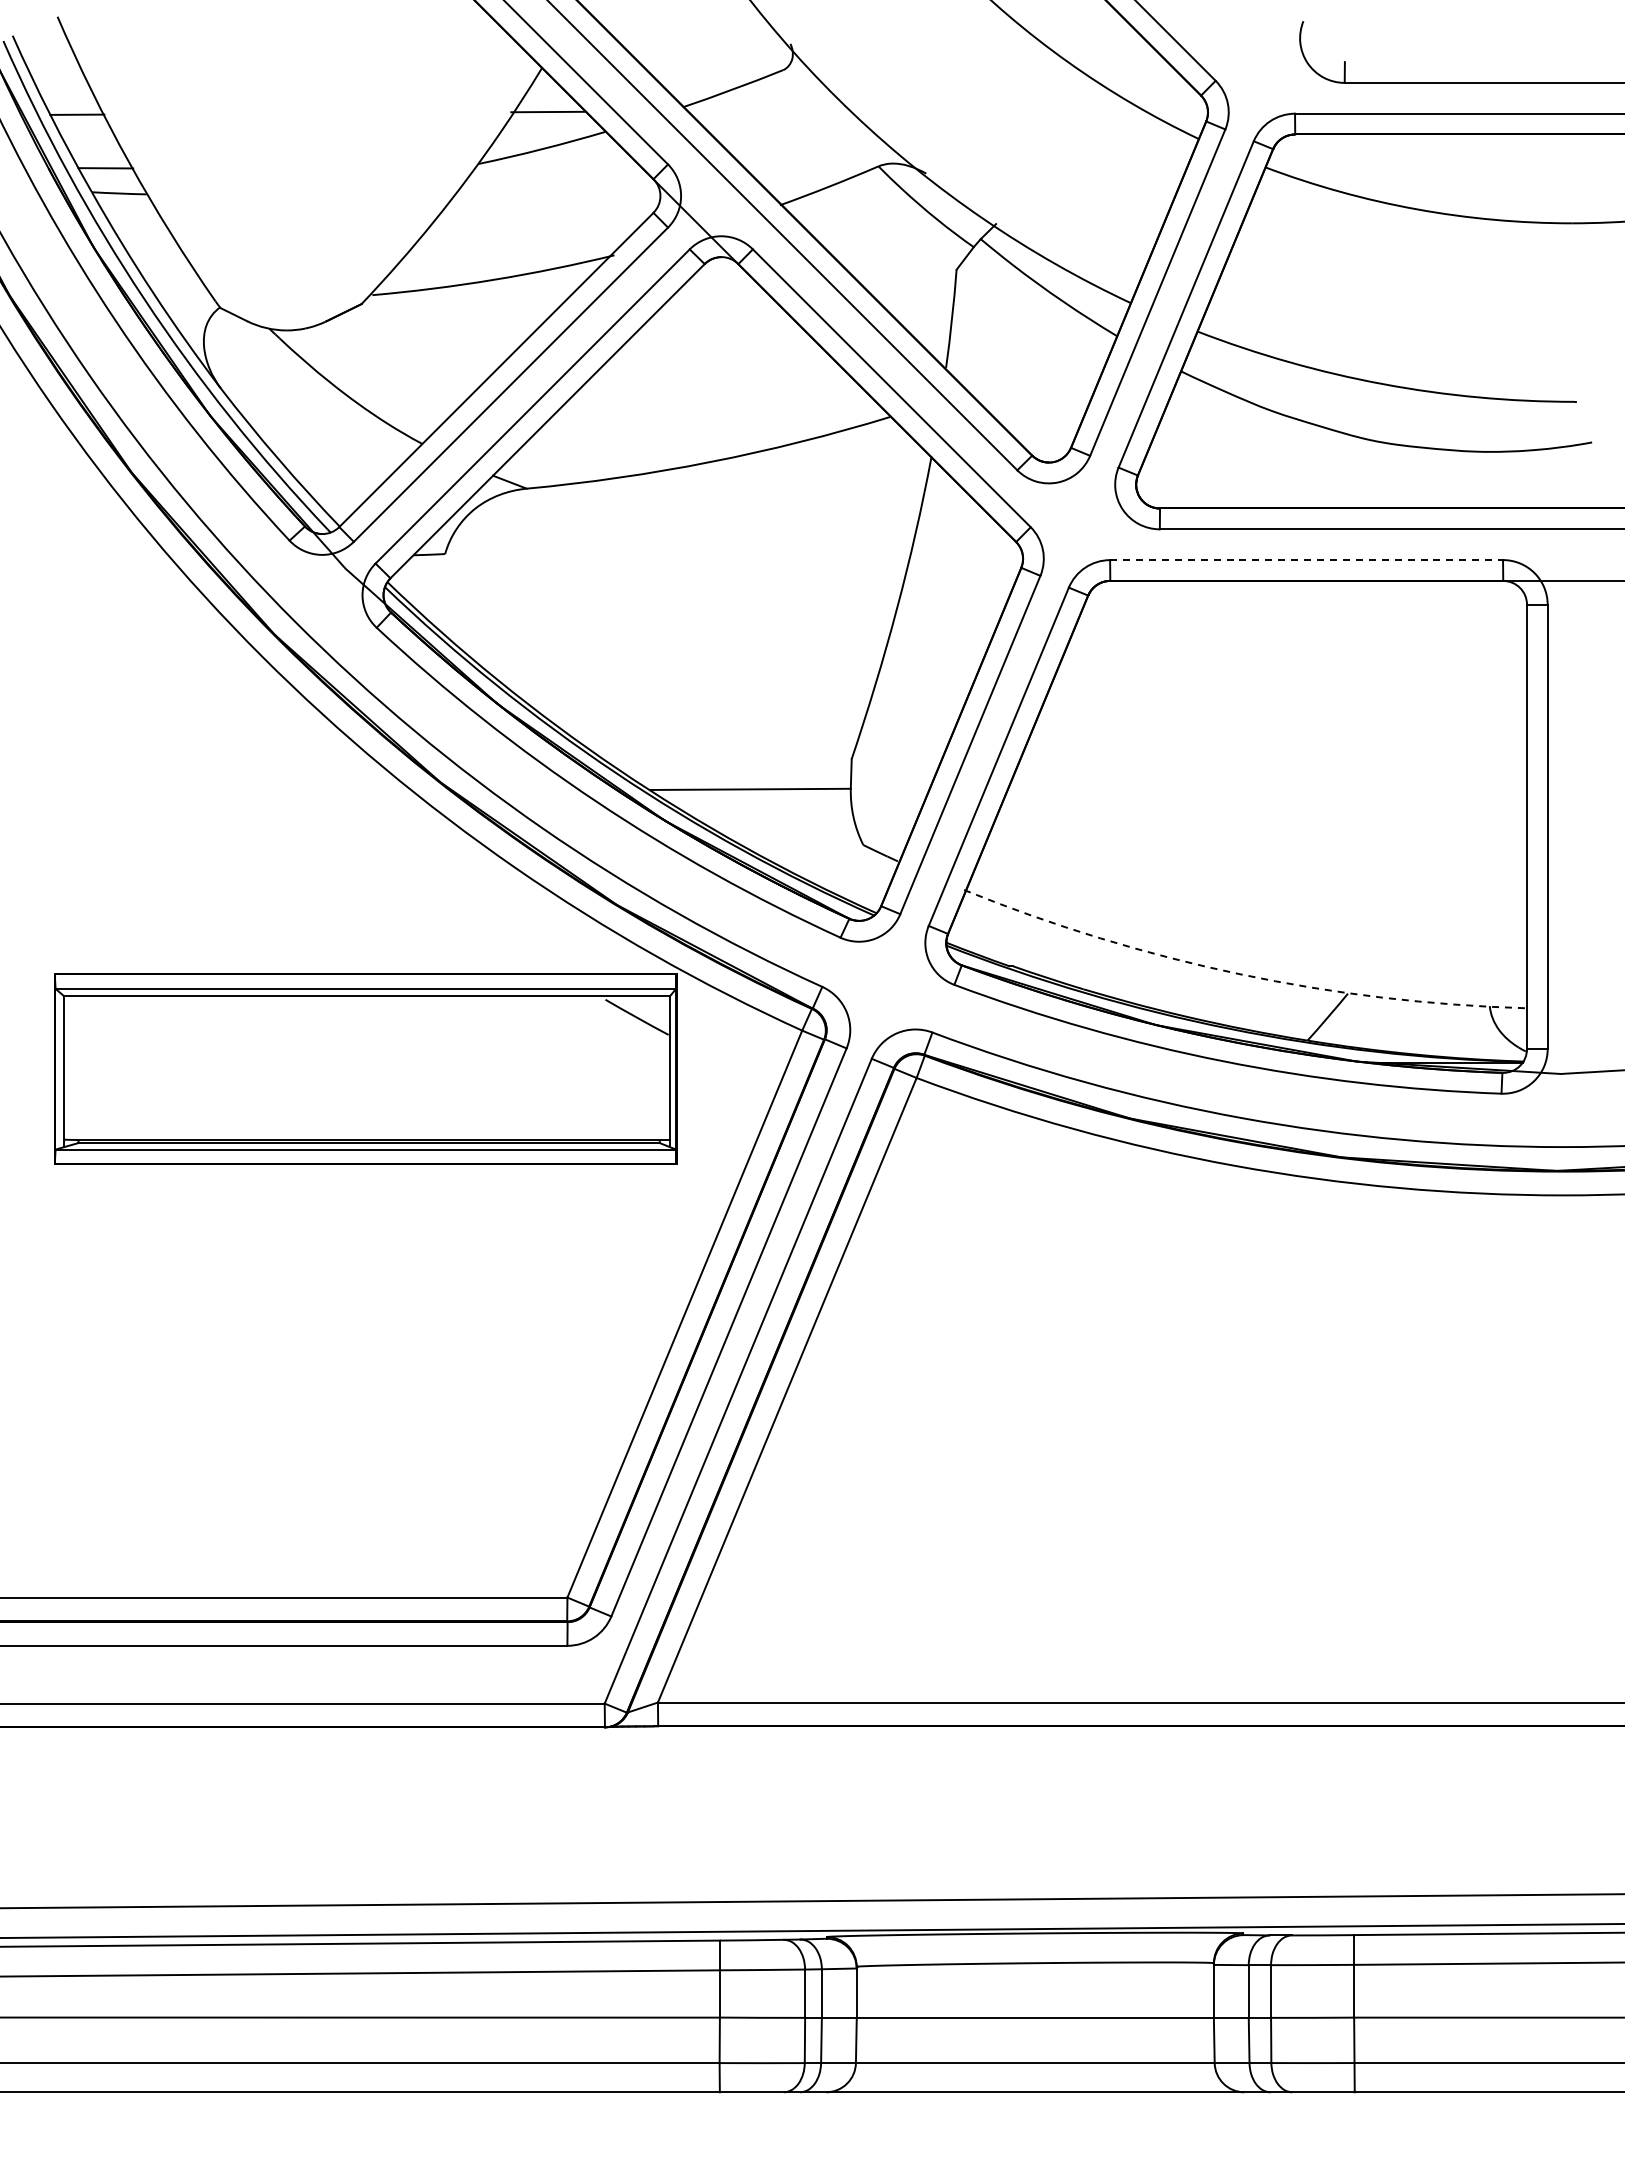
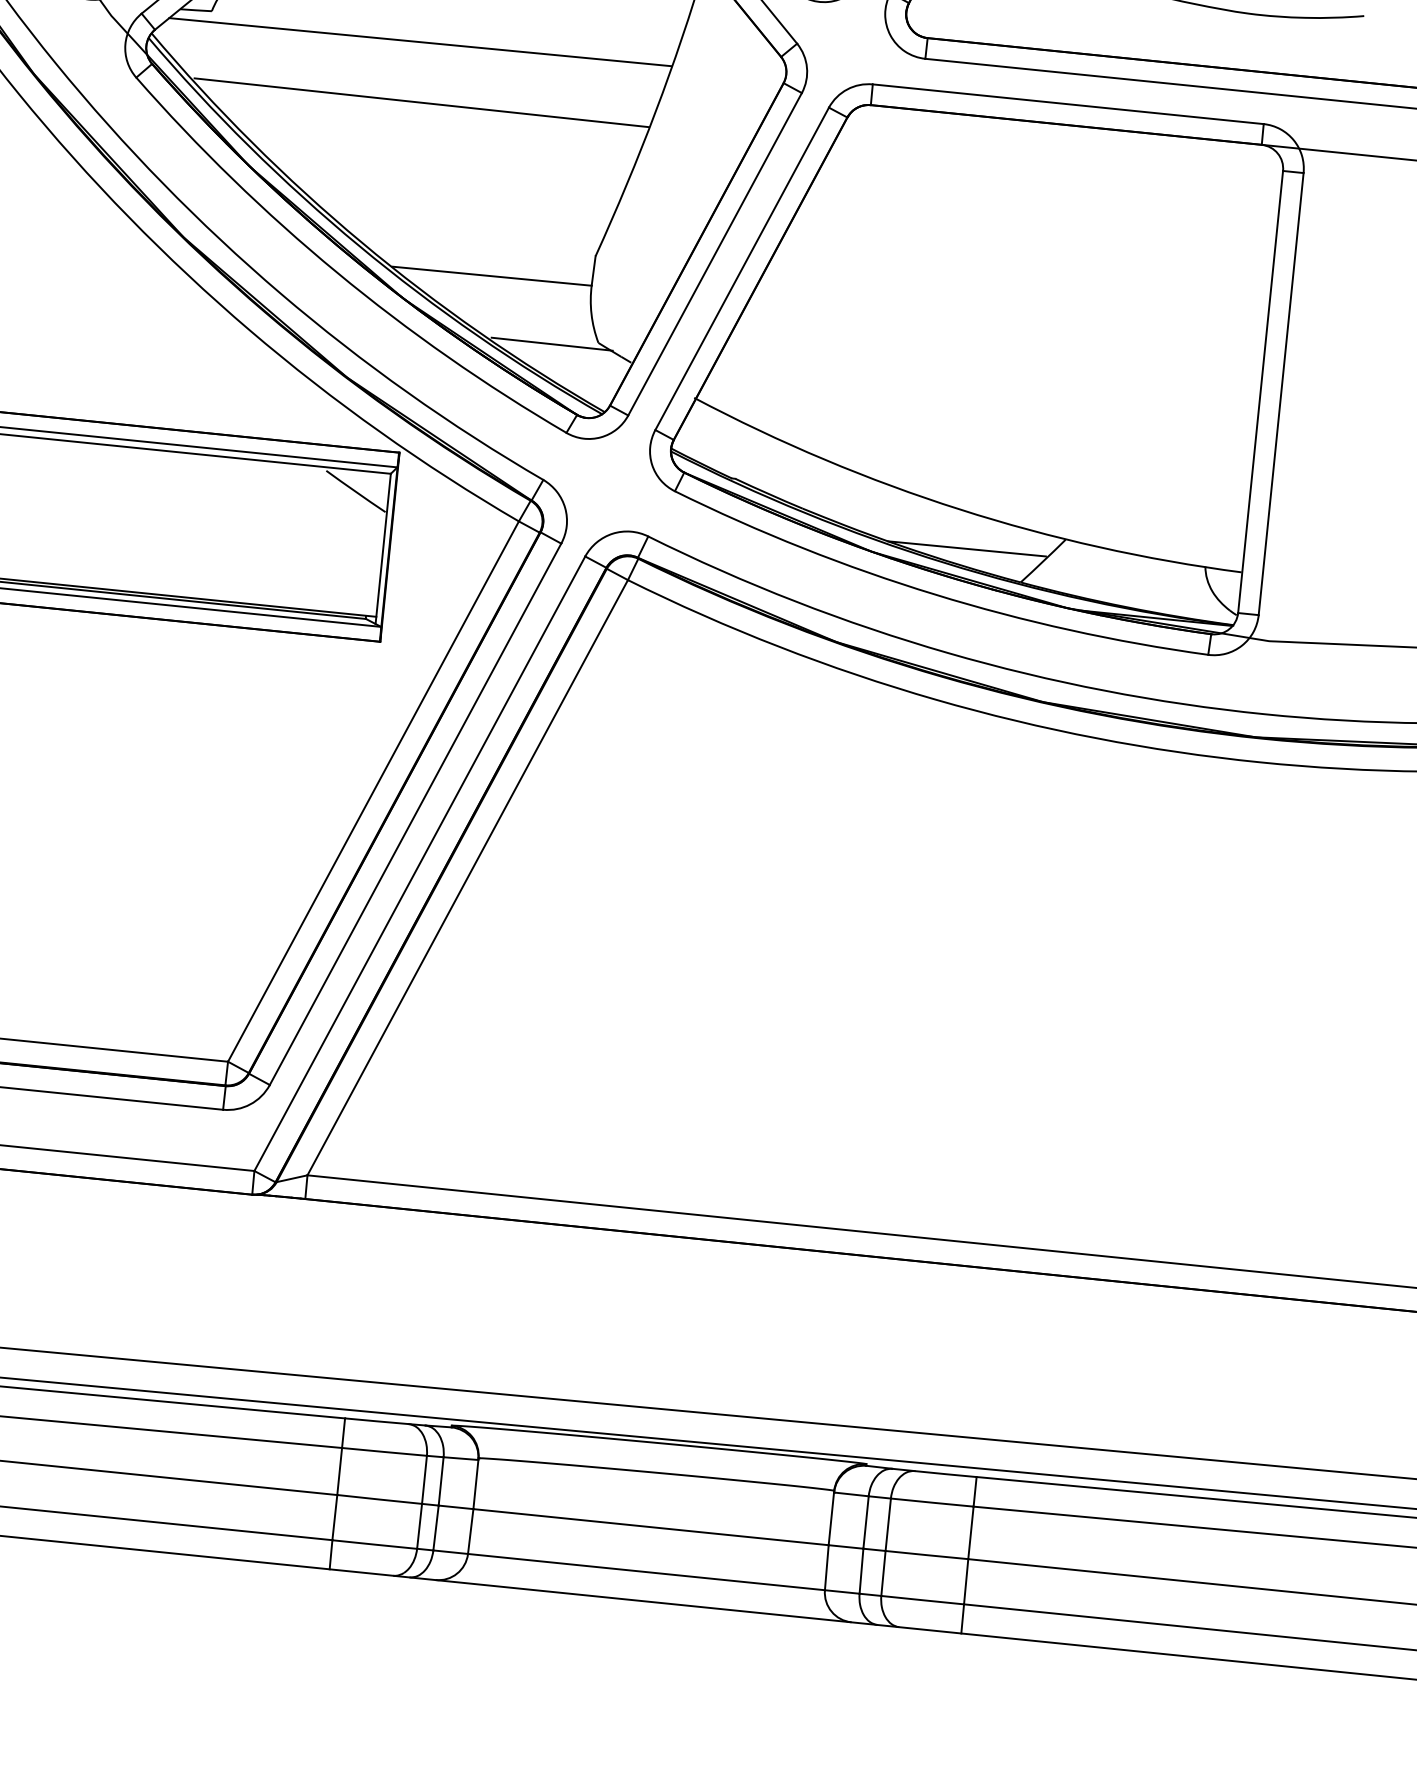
line: (1307, 560) -> (1069, 104), dashed -> solid
line: (655, 563) -> (420, 41), added
line: (662, 623) -> (421, 102), added
line: (817, 850) -> (552, 343), added
arc: (1239, 974) -> (959, 509), dashed -> solid
line: (1250, 1012) -> (966, 548), added

